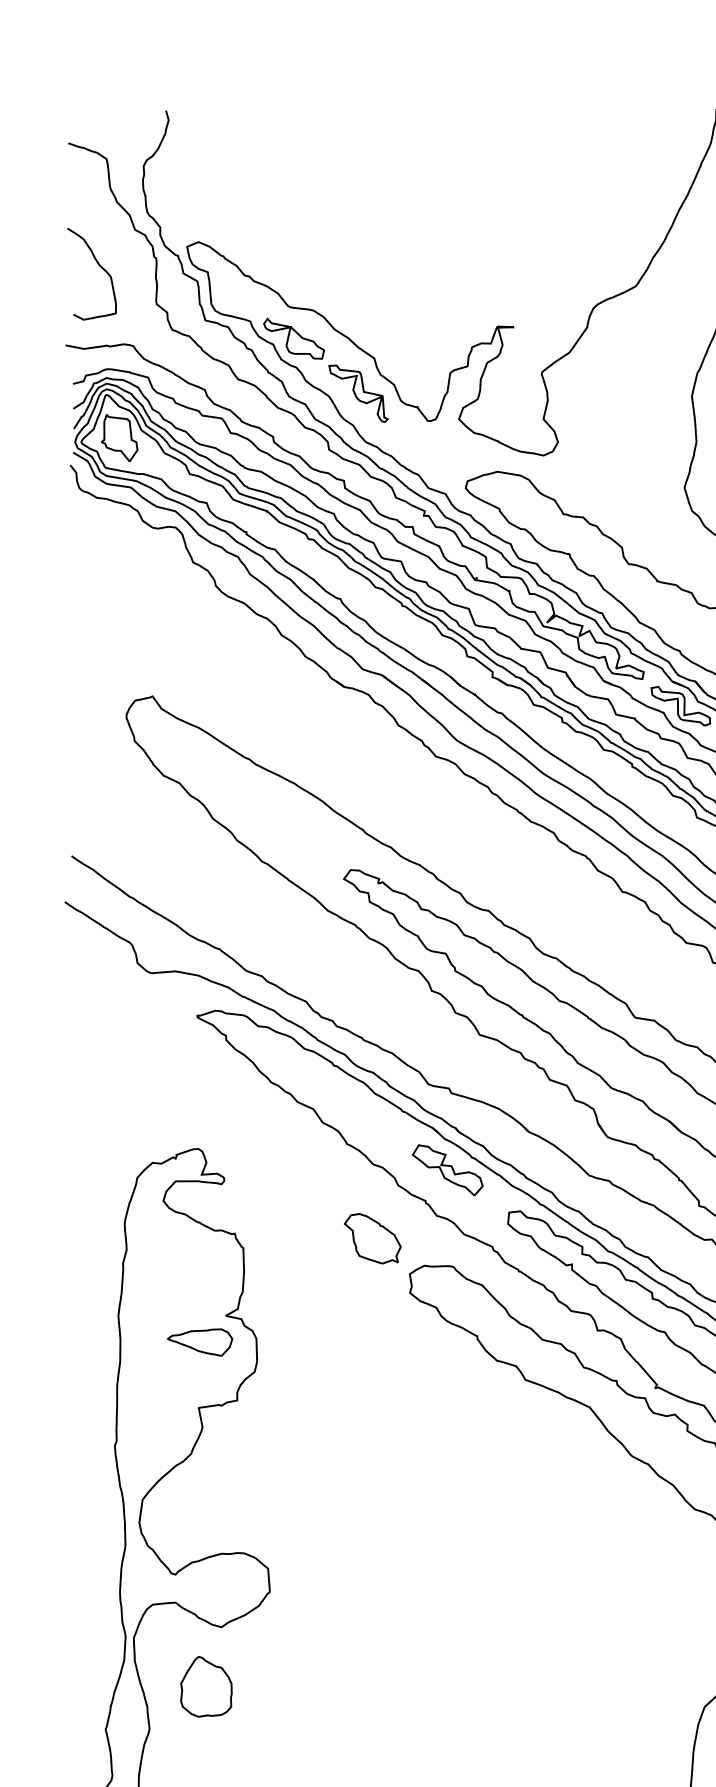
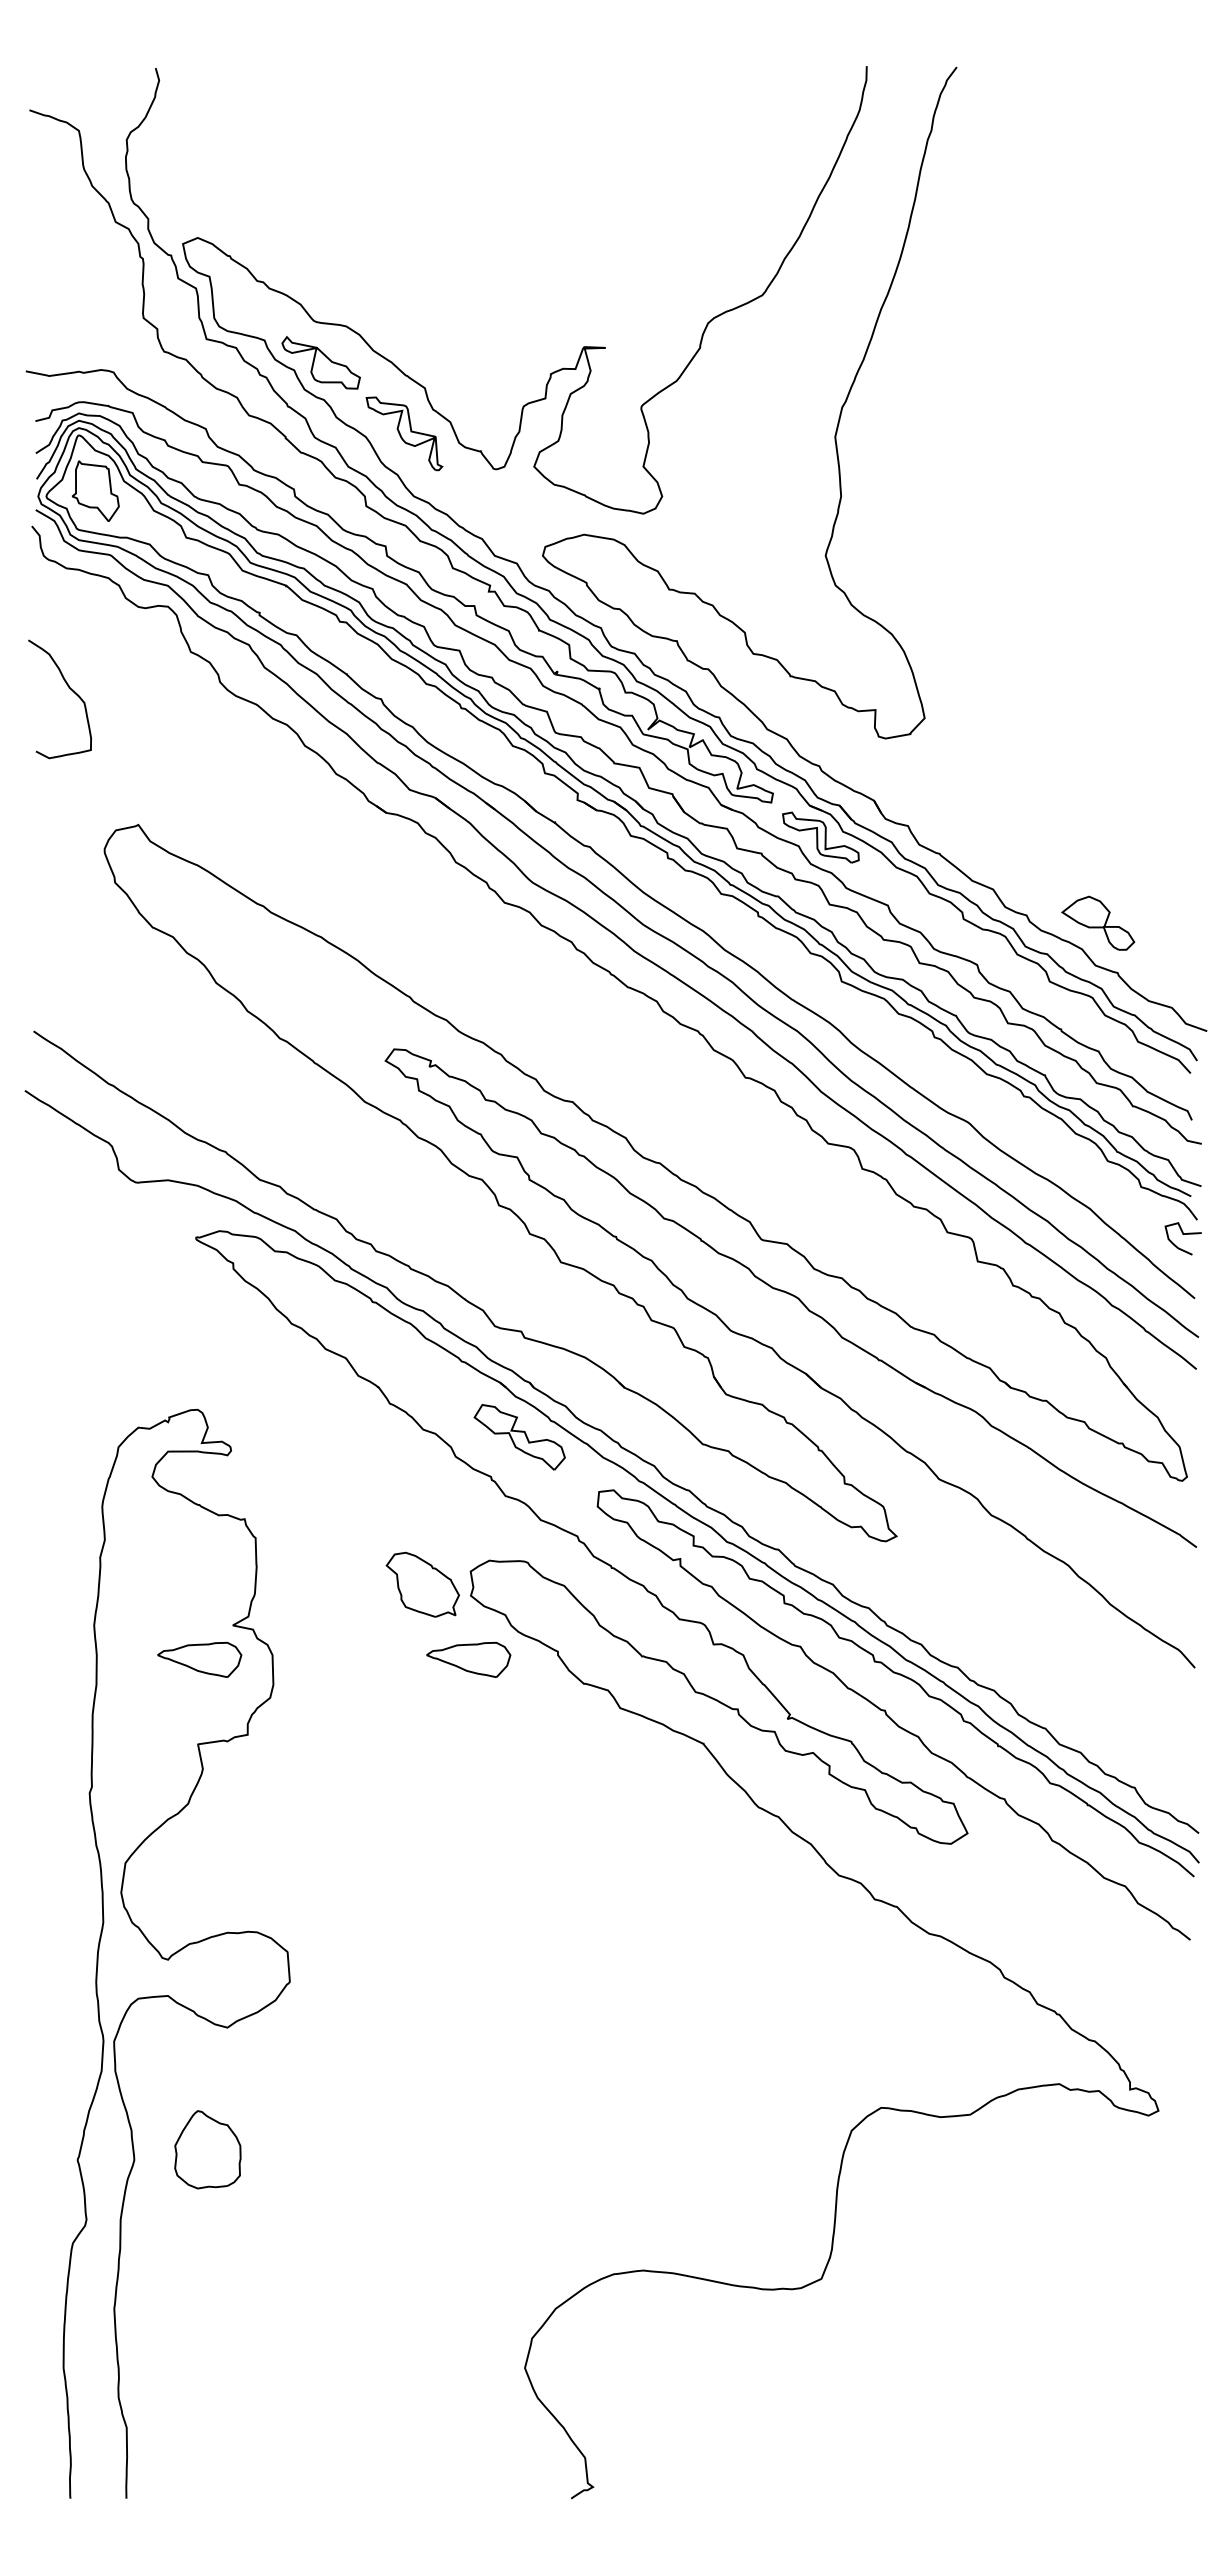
curve: (99, 265) -> (69, 688), moved
part: (372, 1238) -> (422, 1584), moved
part: (408, 1342) -> (468, 1659), added
part: (206, 1686) -> (207, 2149), moved

